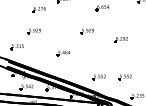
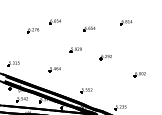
part: (33, 30) -> (28, 49), removed
part: (125, 77) -> (109, 90), removed

